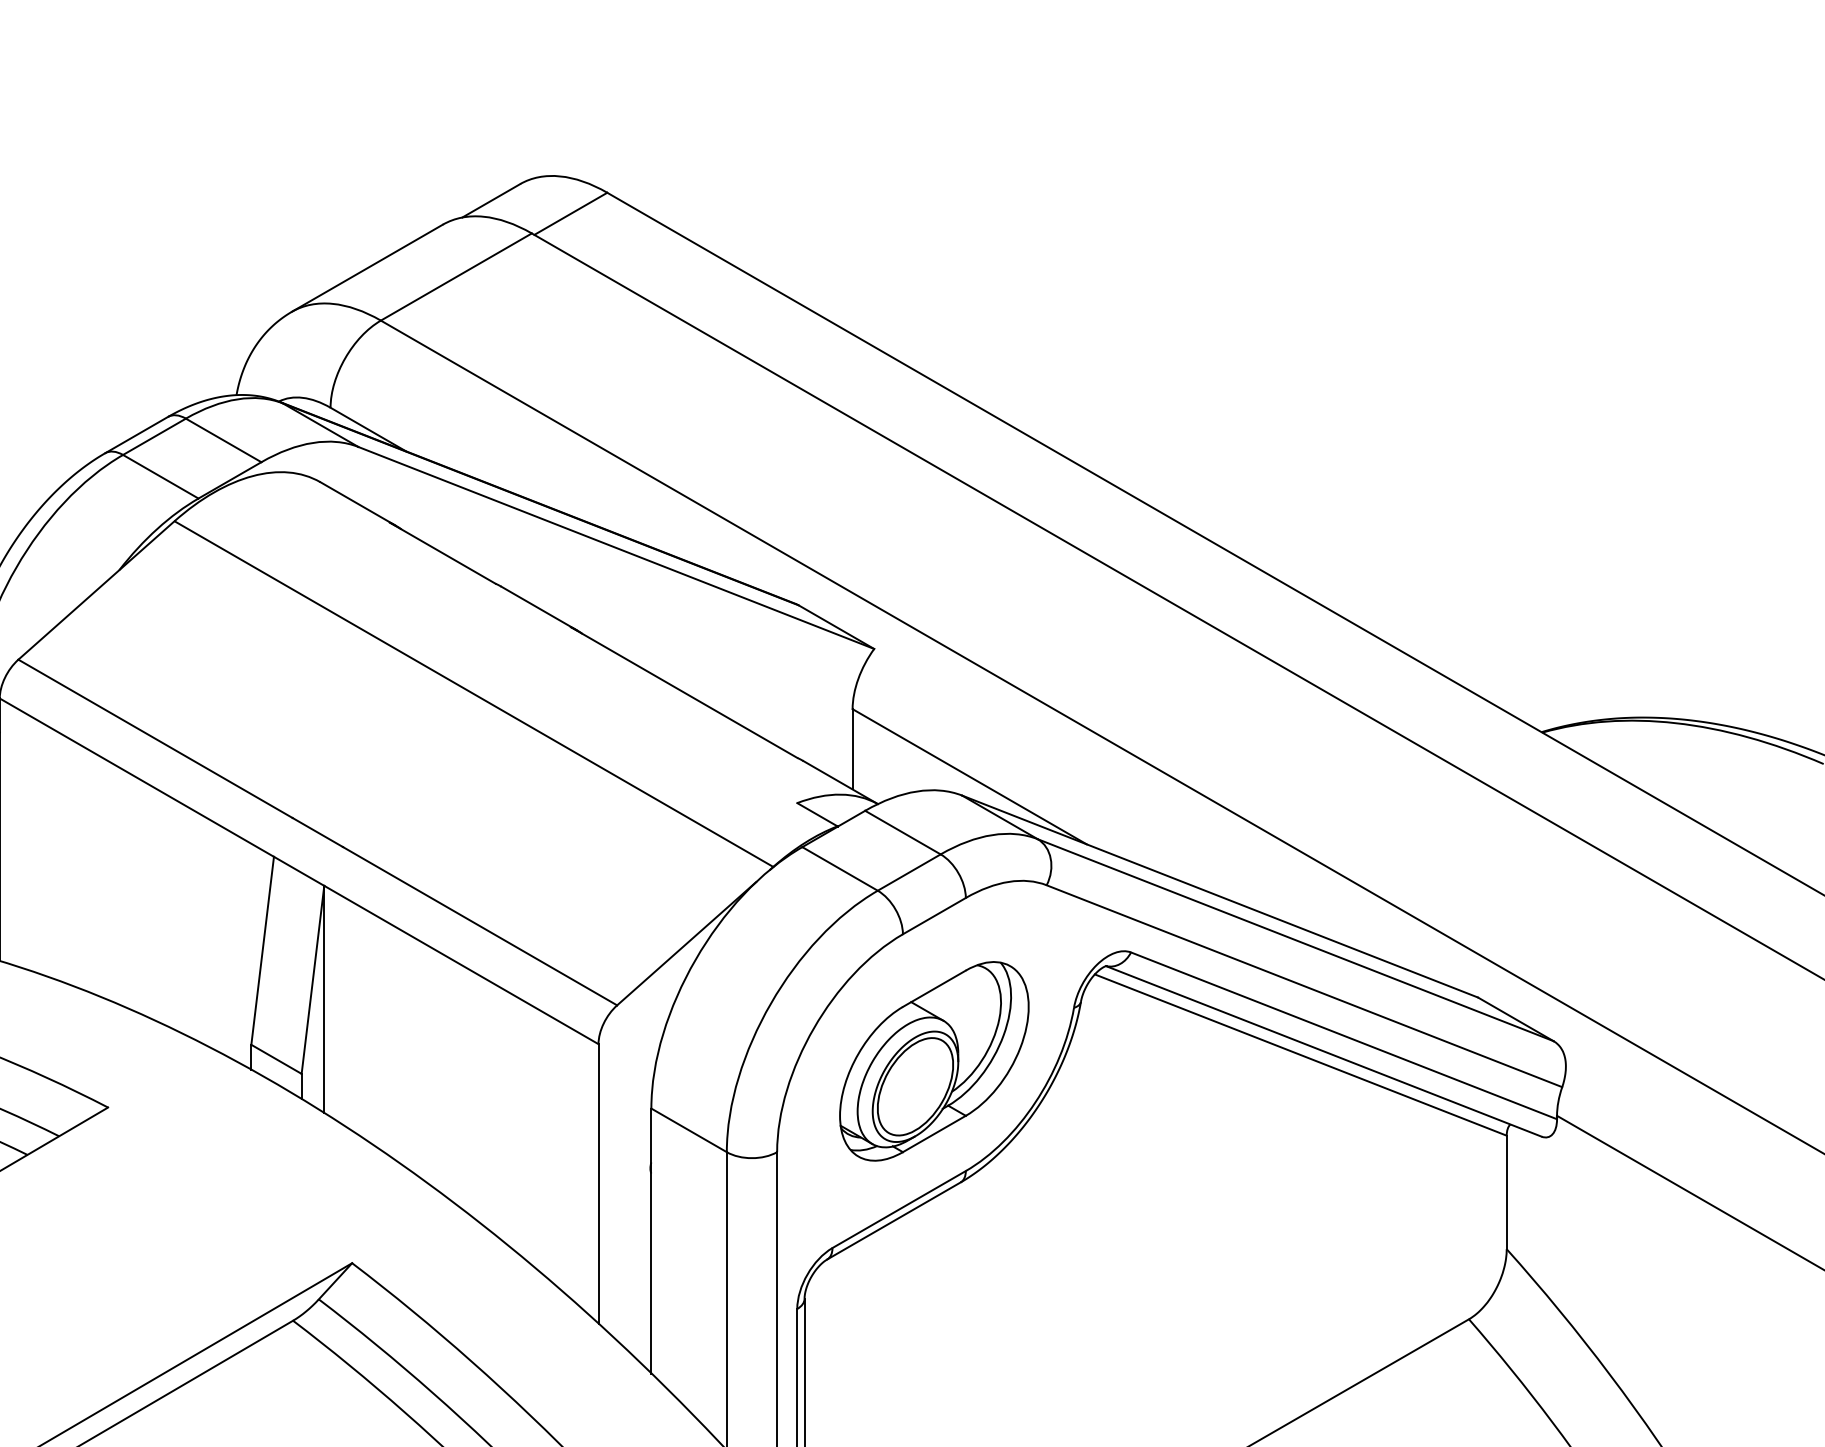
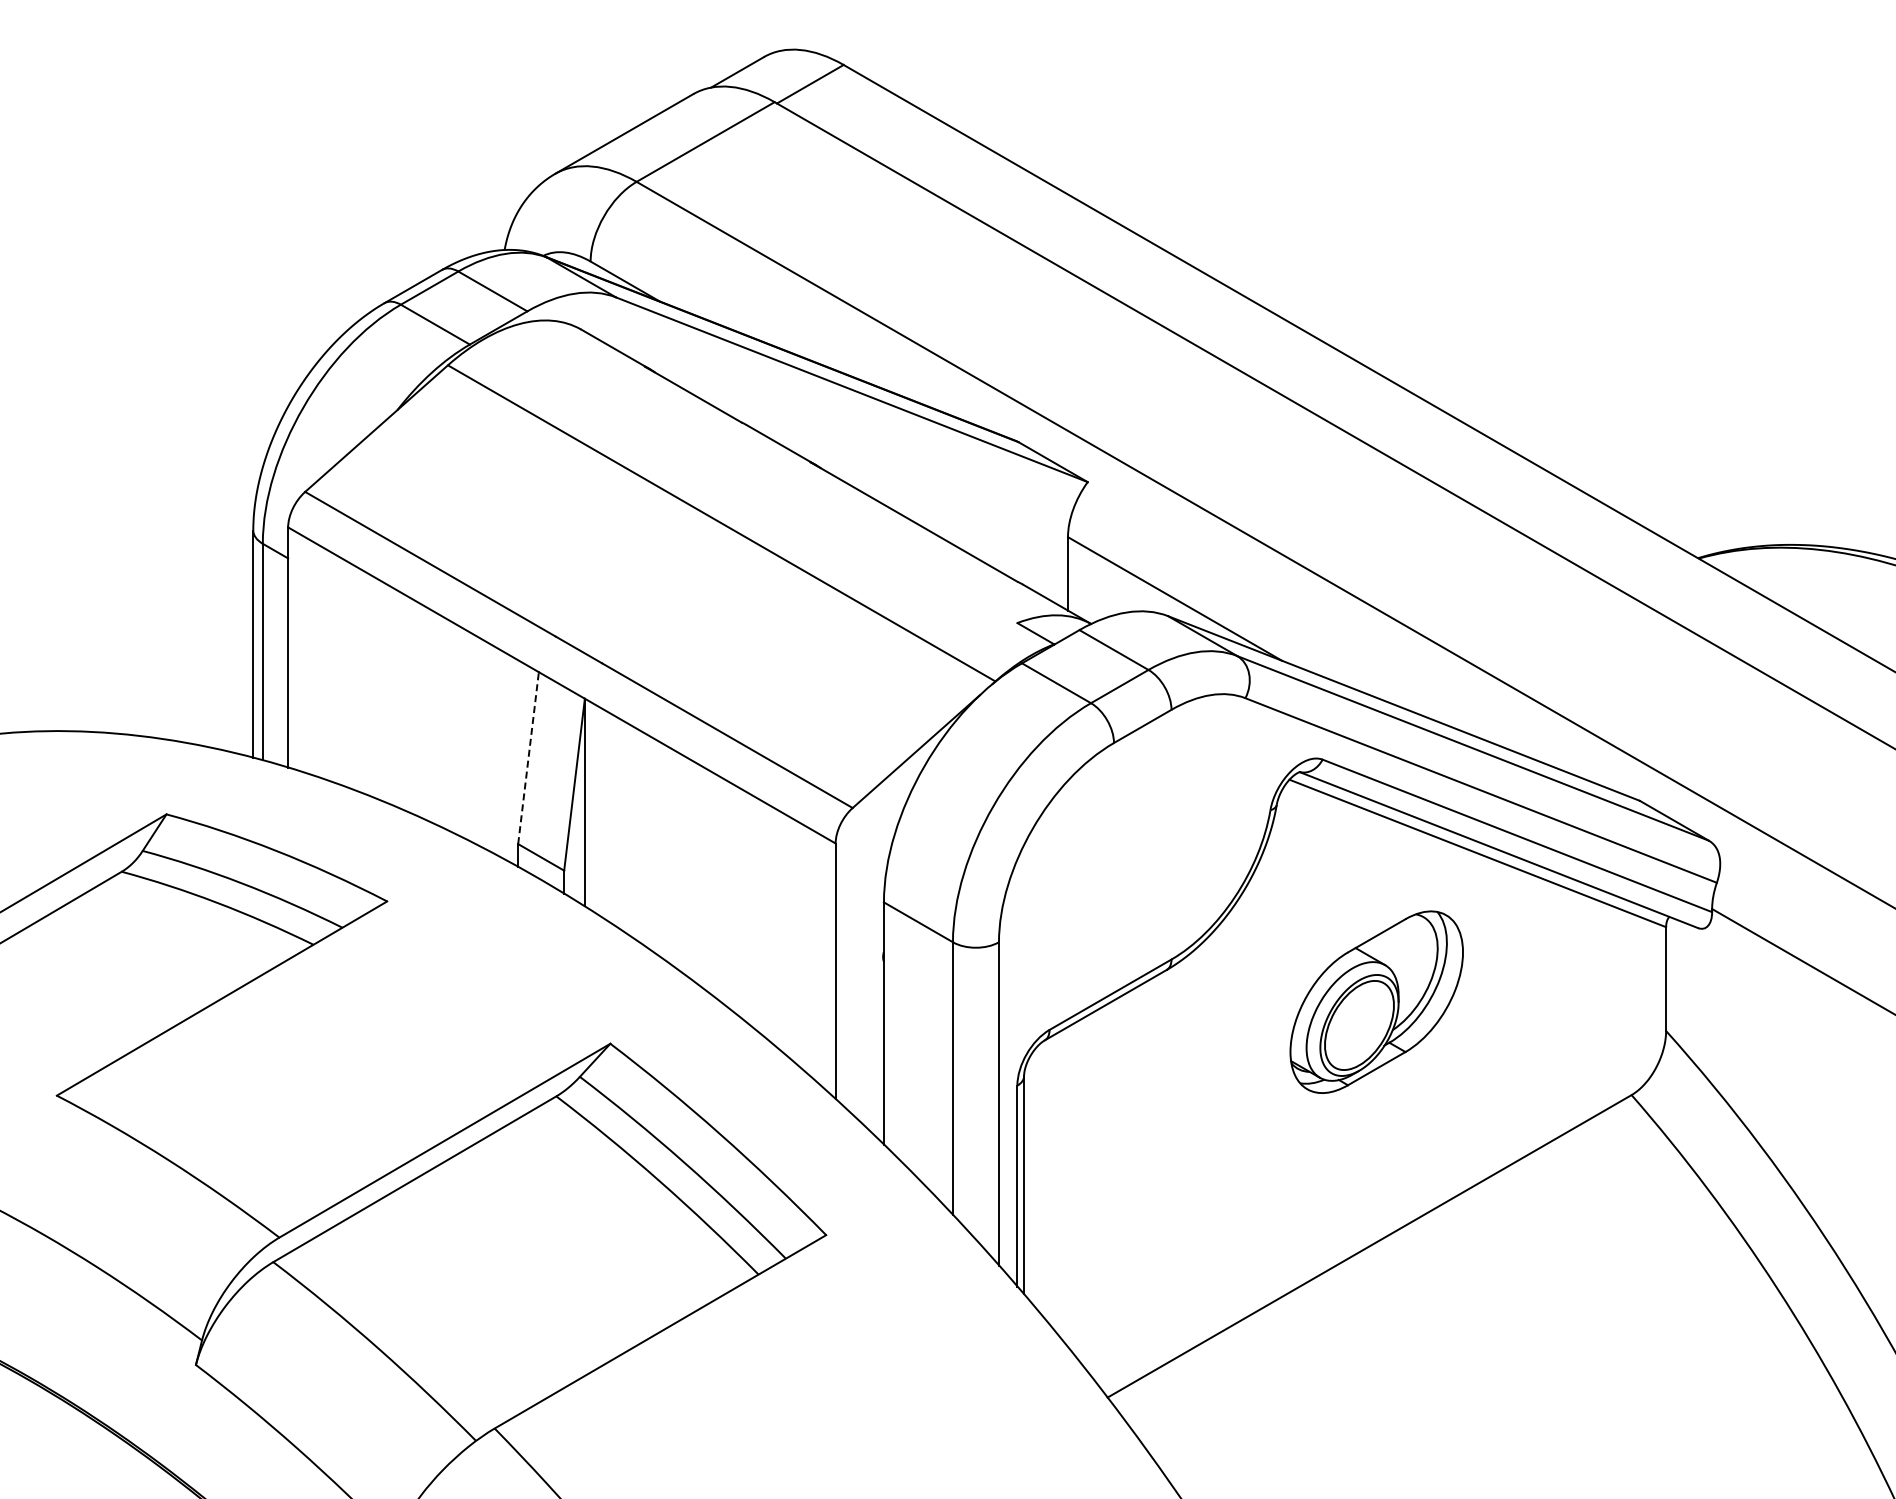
line: (262, 951) -> (528, 758), solid -> dashed
part: (934, 1060) -> (1376, 1001), moved

